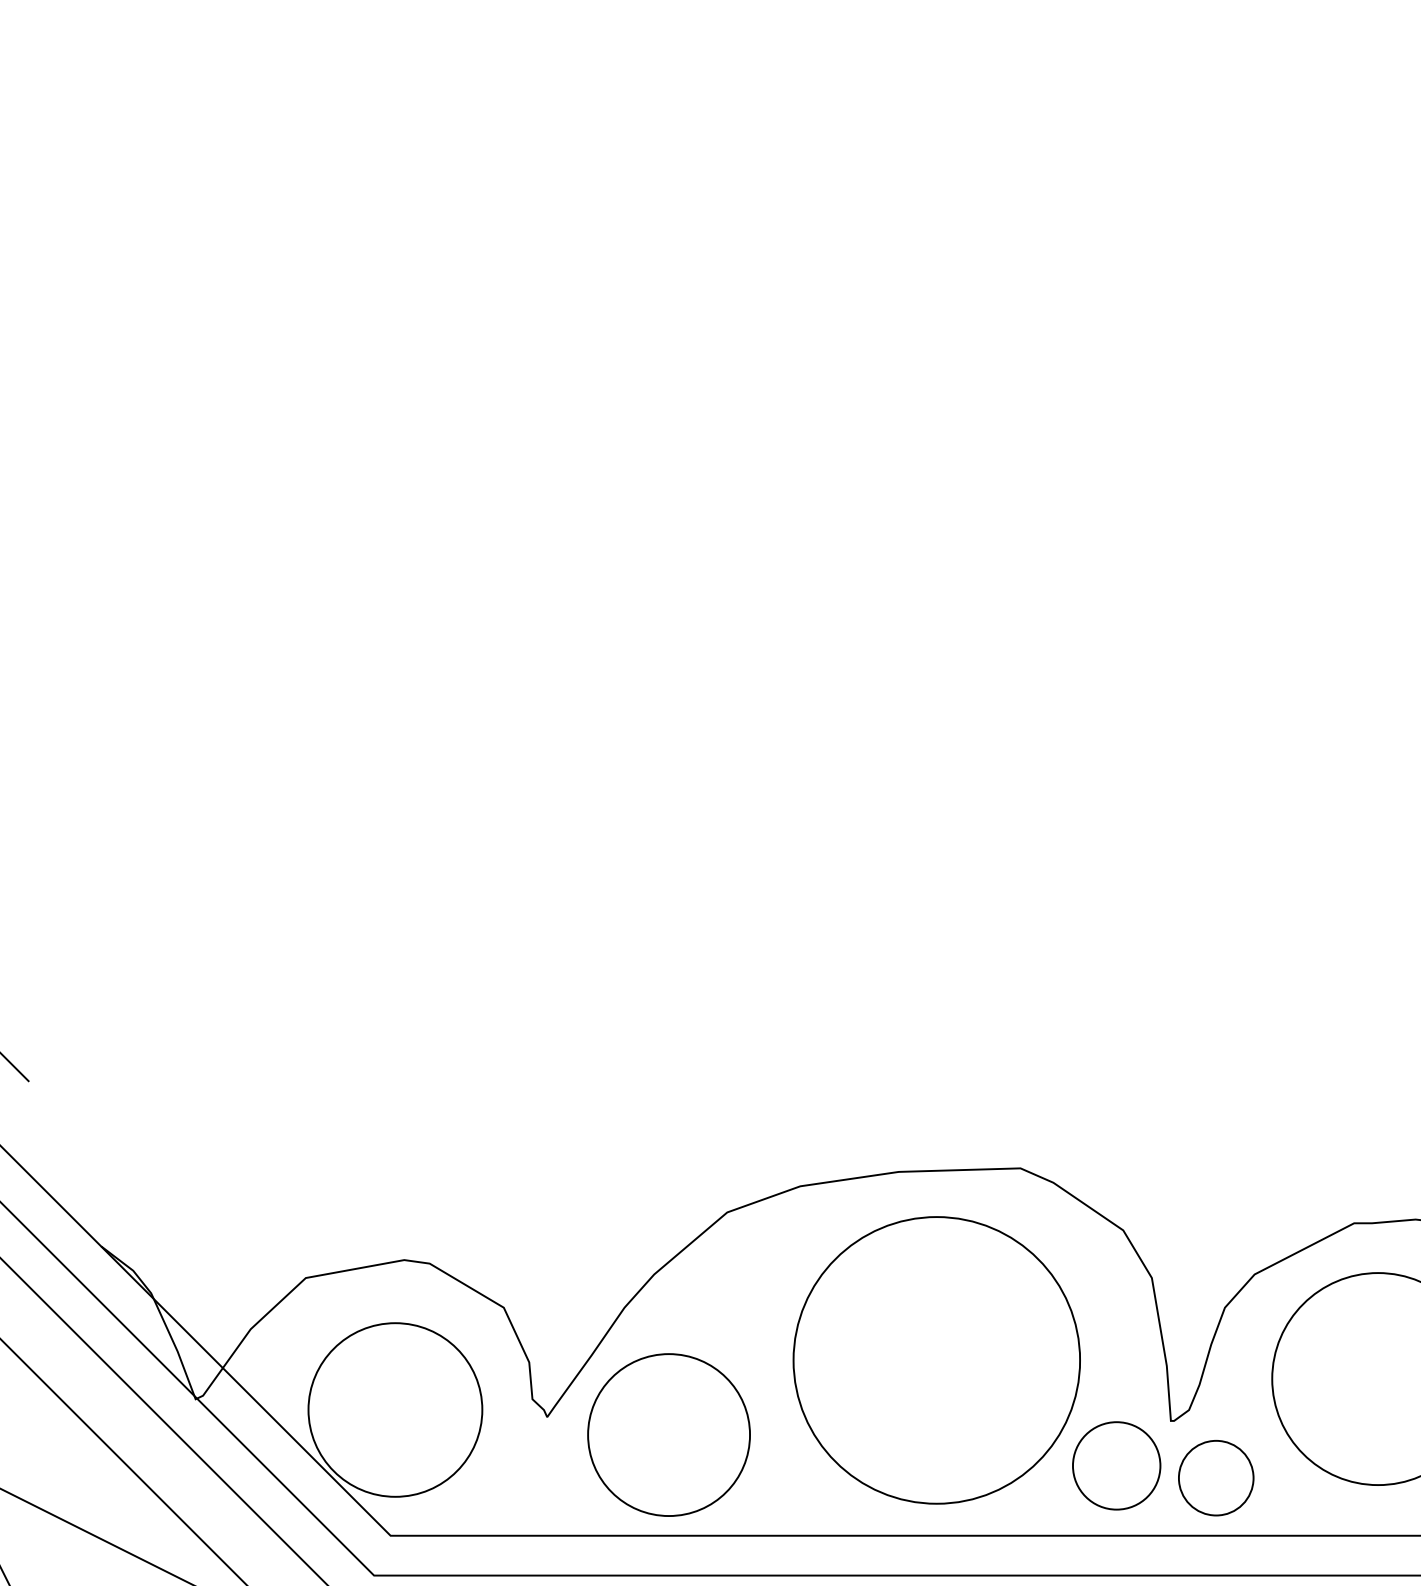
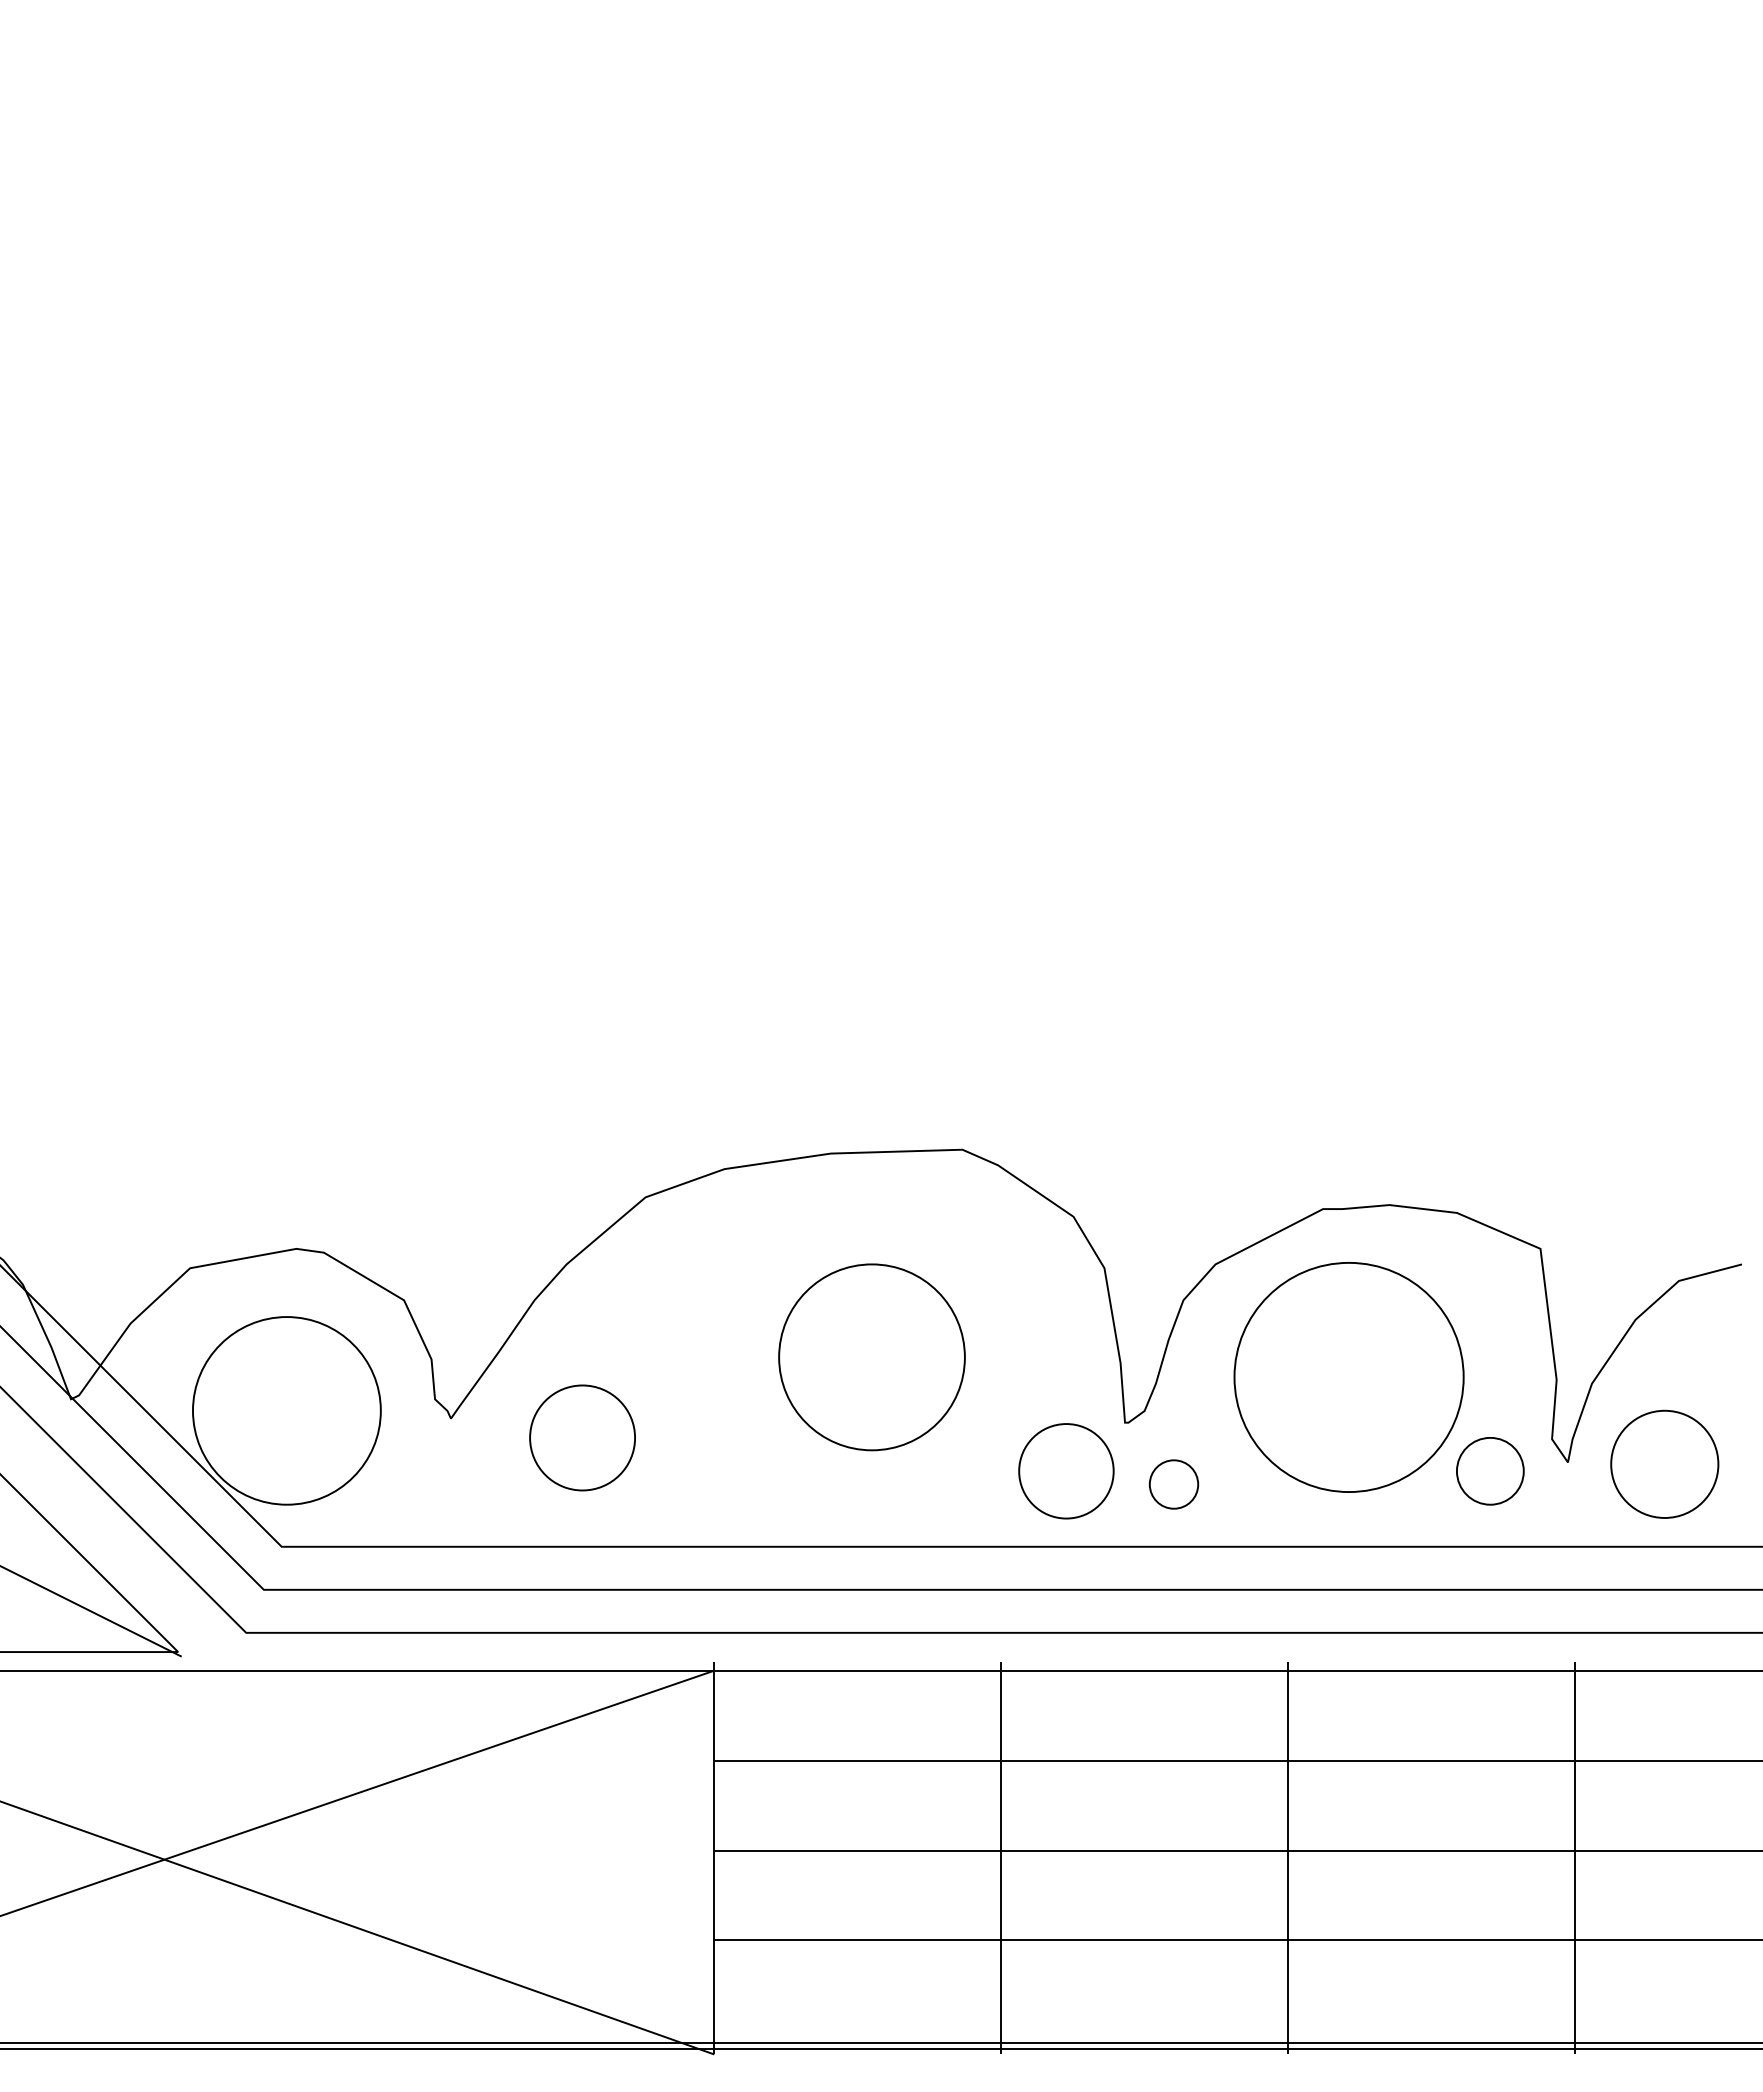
part: (936, 1360) -> (871, 1357), size x0.6
part: (668, 1434) -> (582, 1437), size x0.6
part: (1215, 1478) -> (1173, 1484), size x0.6

